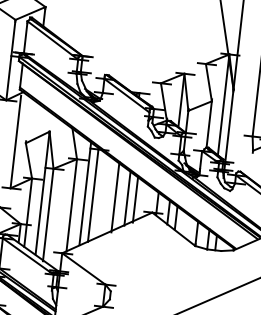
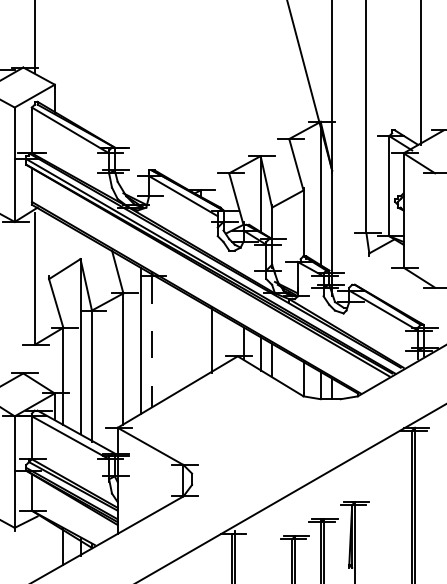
line: (93, 196) -> (152, 342), solid -> dashed
line: (115, 197) -> (183, 340), removed
line: (127, 198) -> (200, 340), removed

